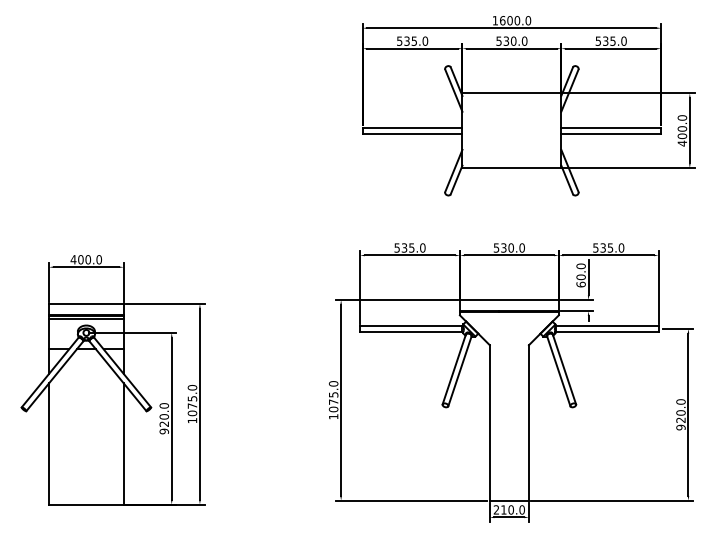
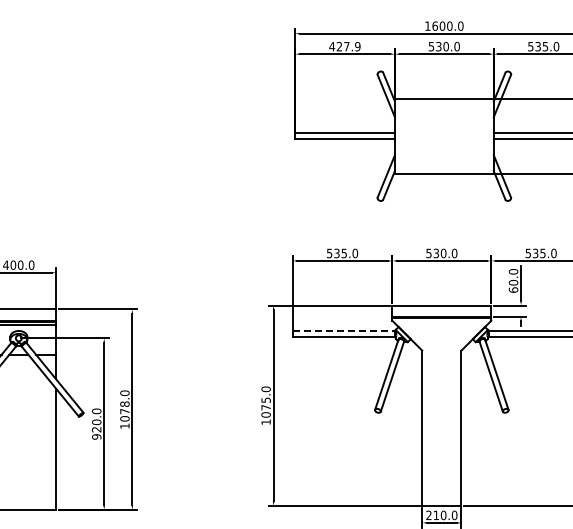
text: (411, 40) -> (343, 45), 535.0 -> 427.9
line: (411, 325) -> (343, 330), solid -> dashed
text: (192, 398) -> (124, 403), 1075.0 -> 1078.0

